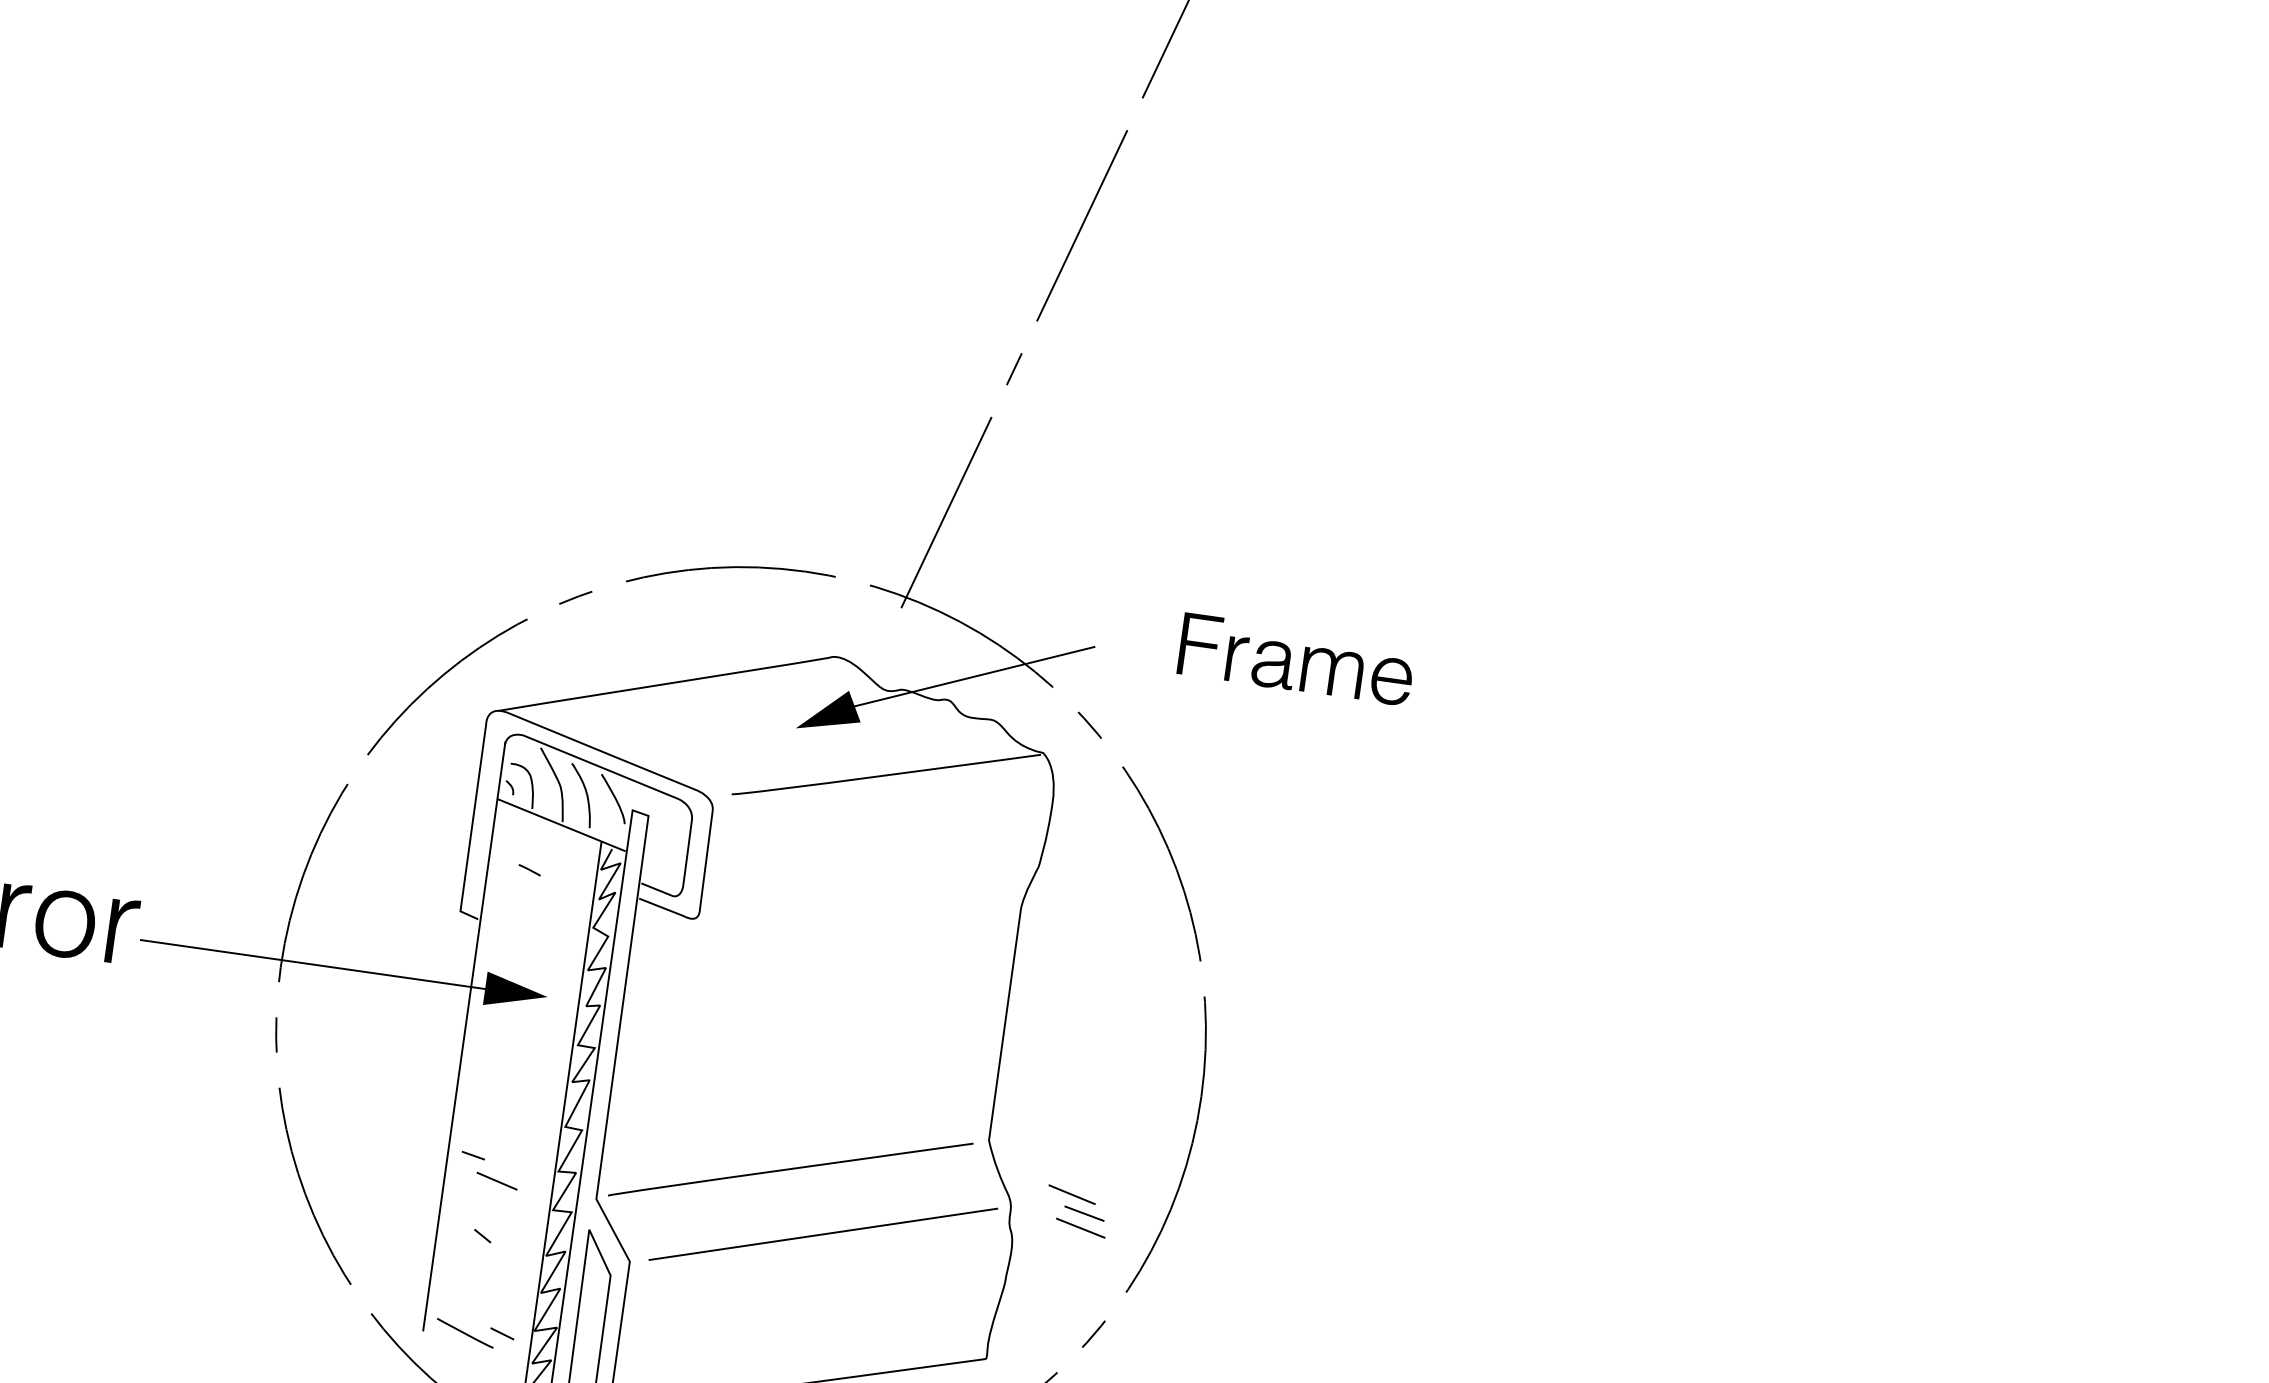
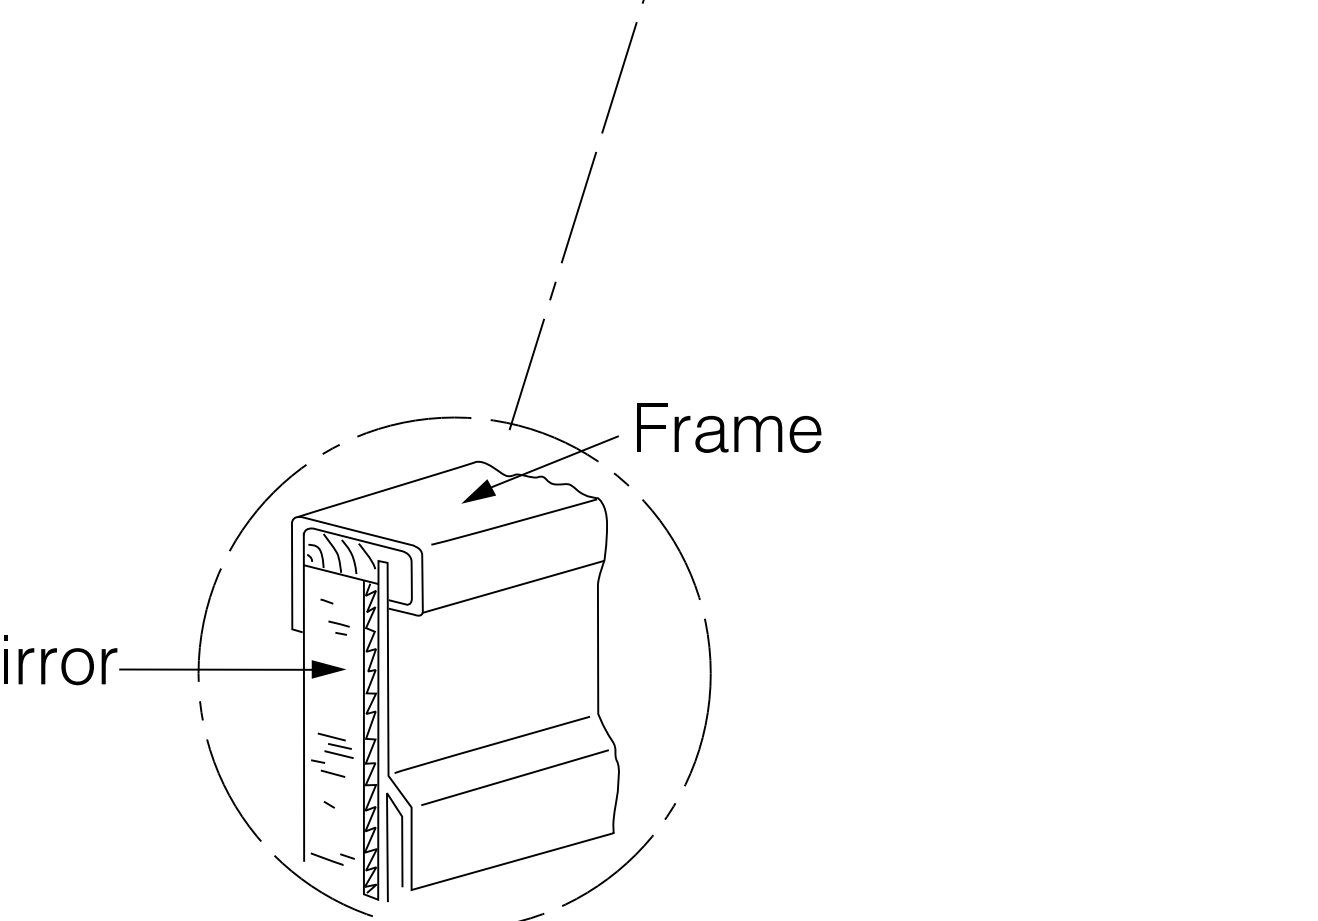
part: (1297, 659) -> (729, 427), size x1.43
line: (868, 890) -> (513, 586), added
part: (543, 919) -> (338, 627), added
part: (1076, 1210) -> (335, 745), moved

